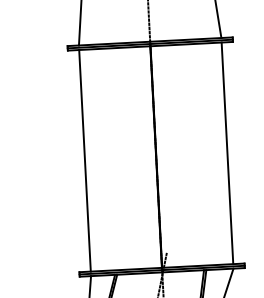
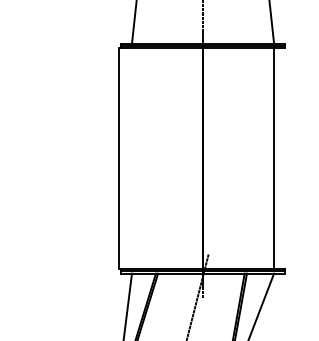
line: (85, 160) -> (119, 158), moved

